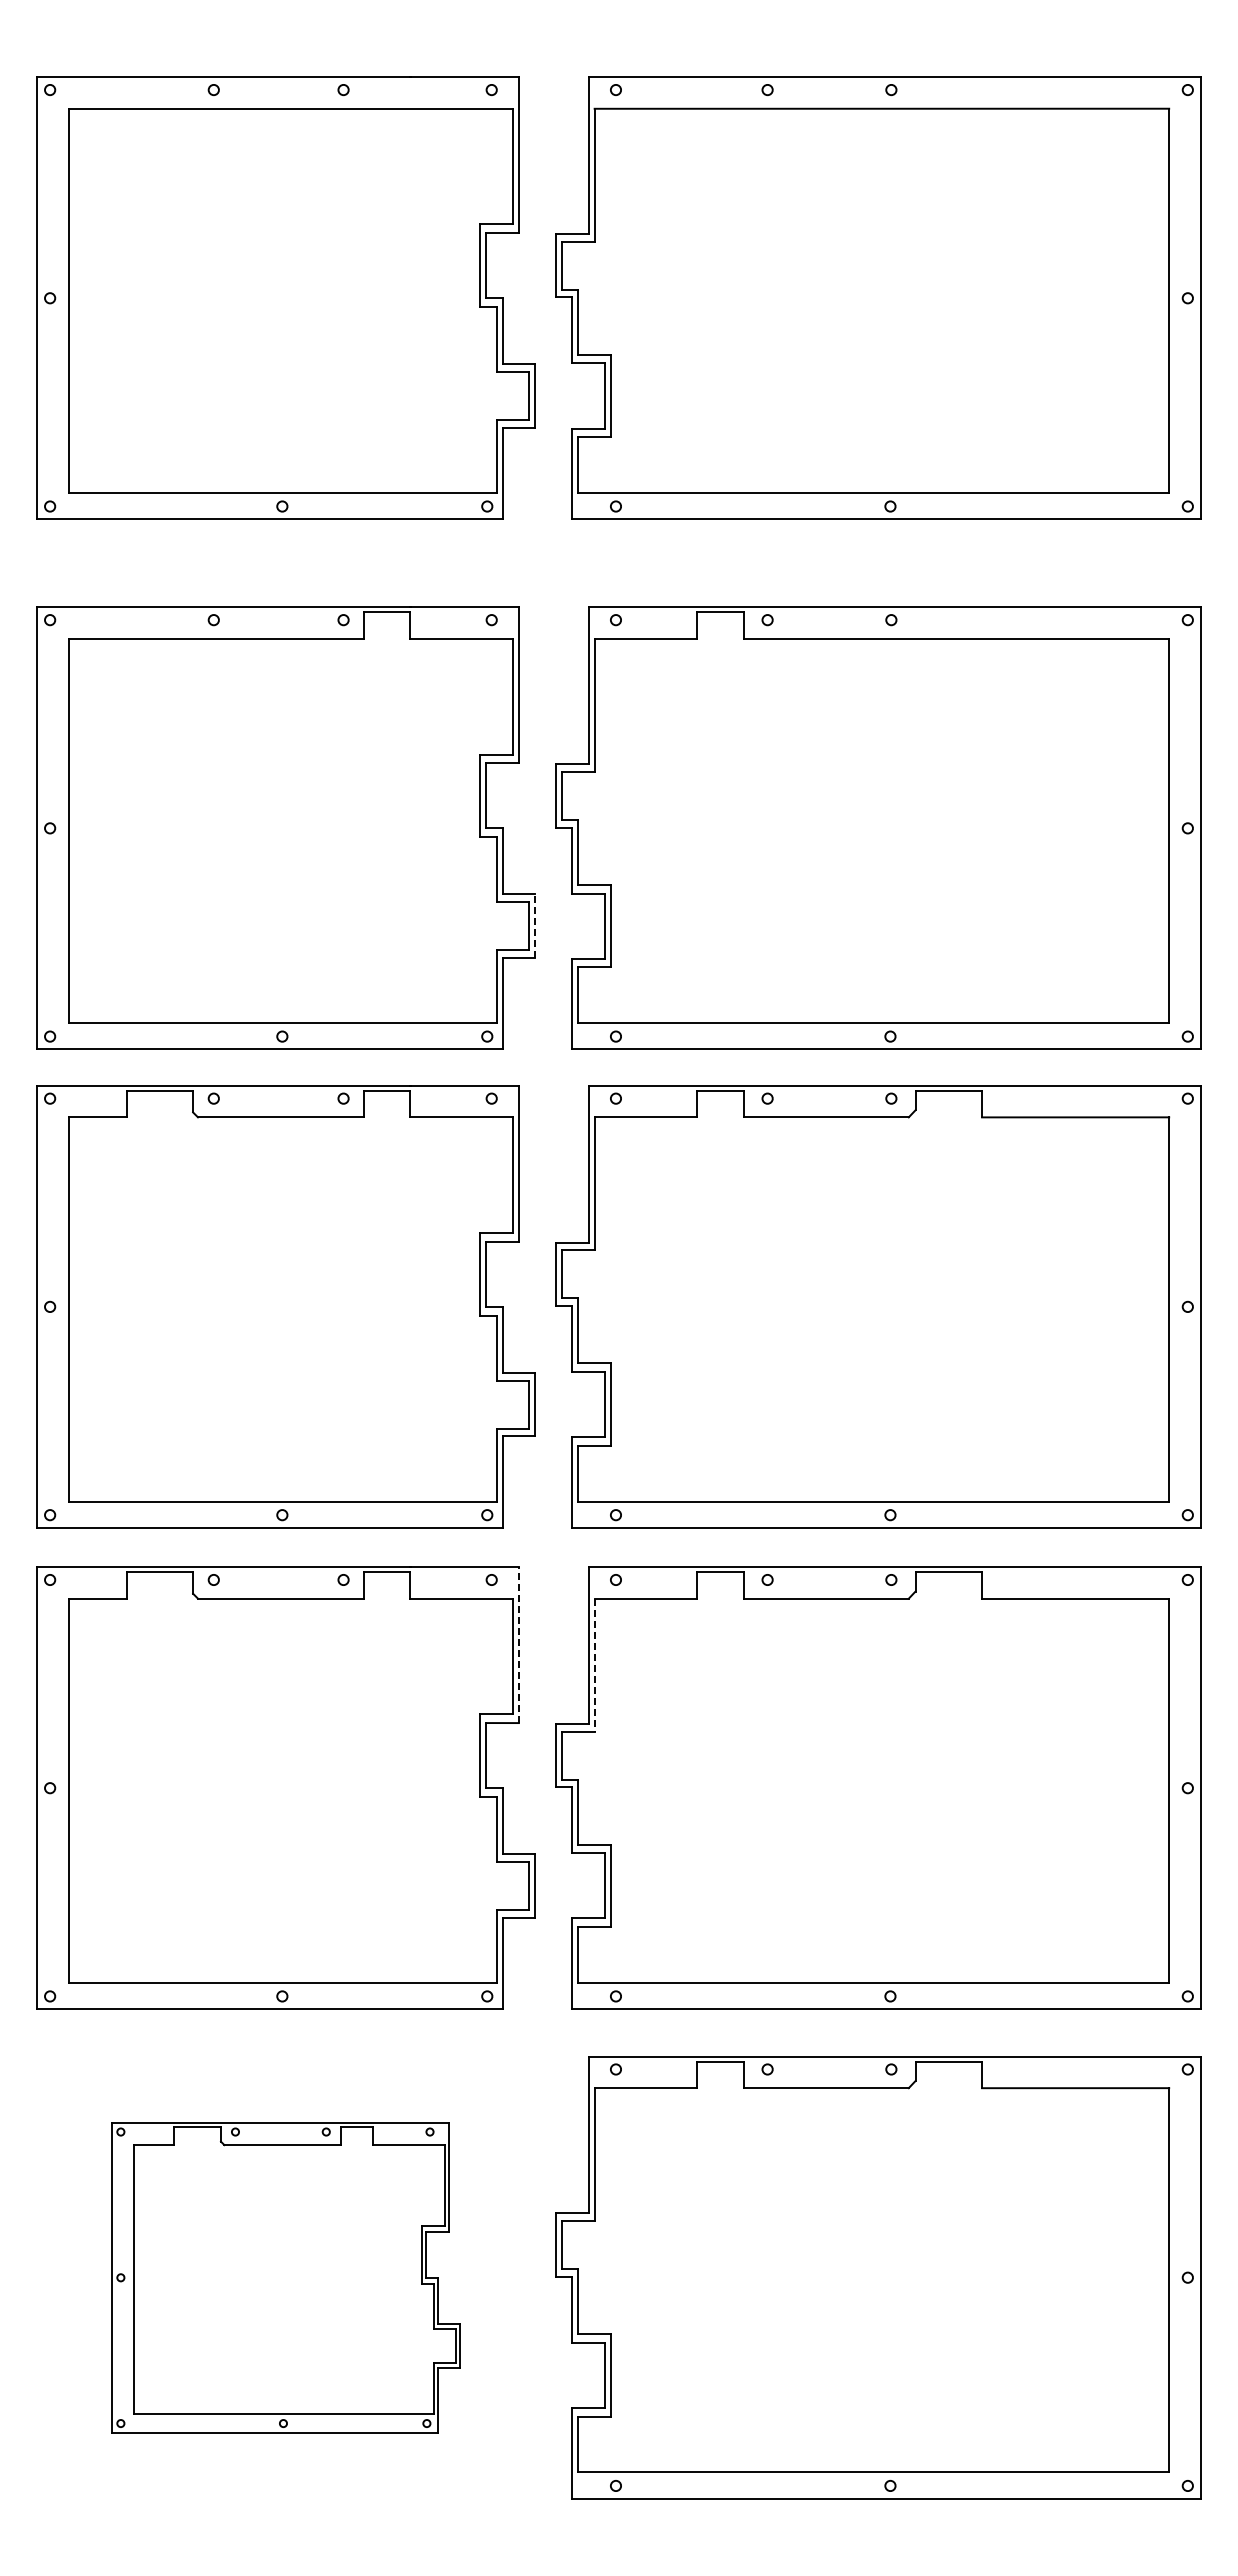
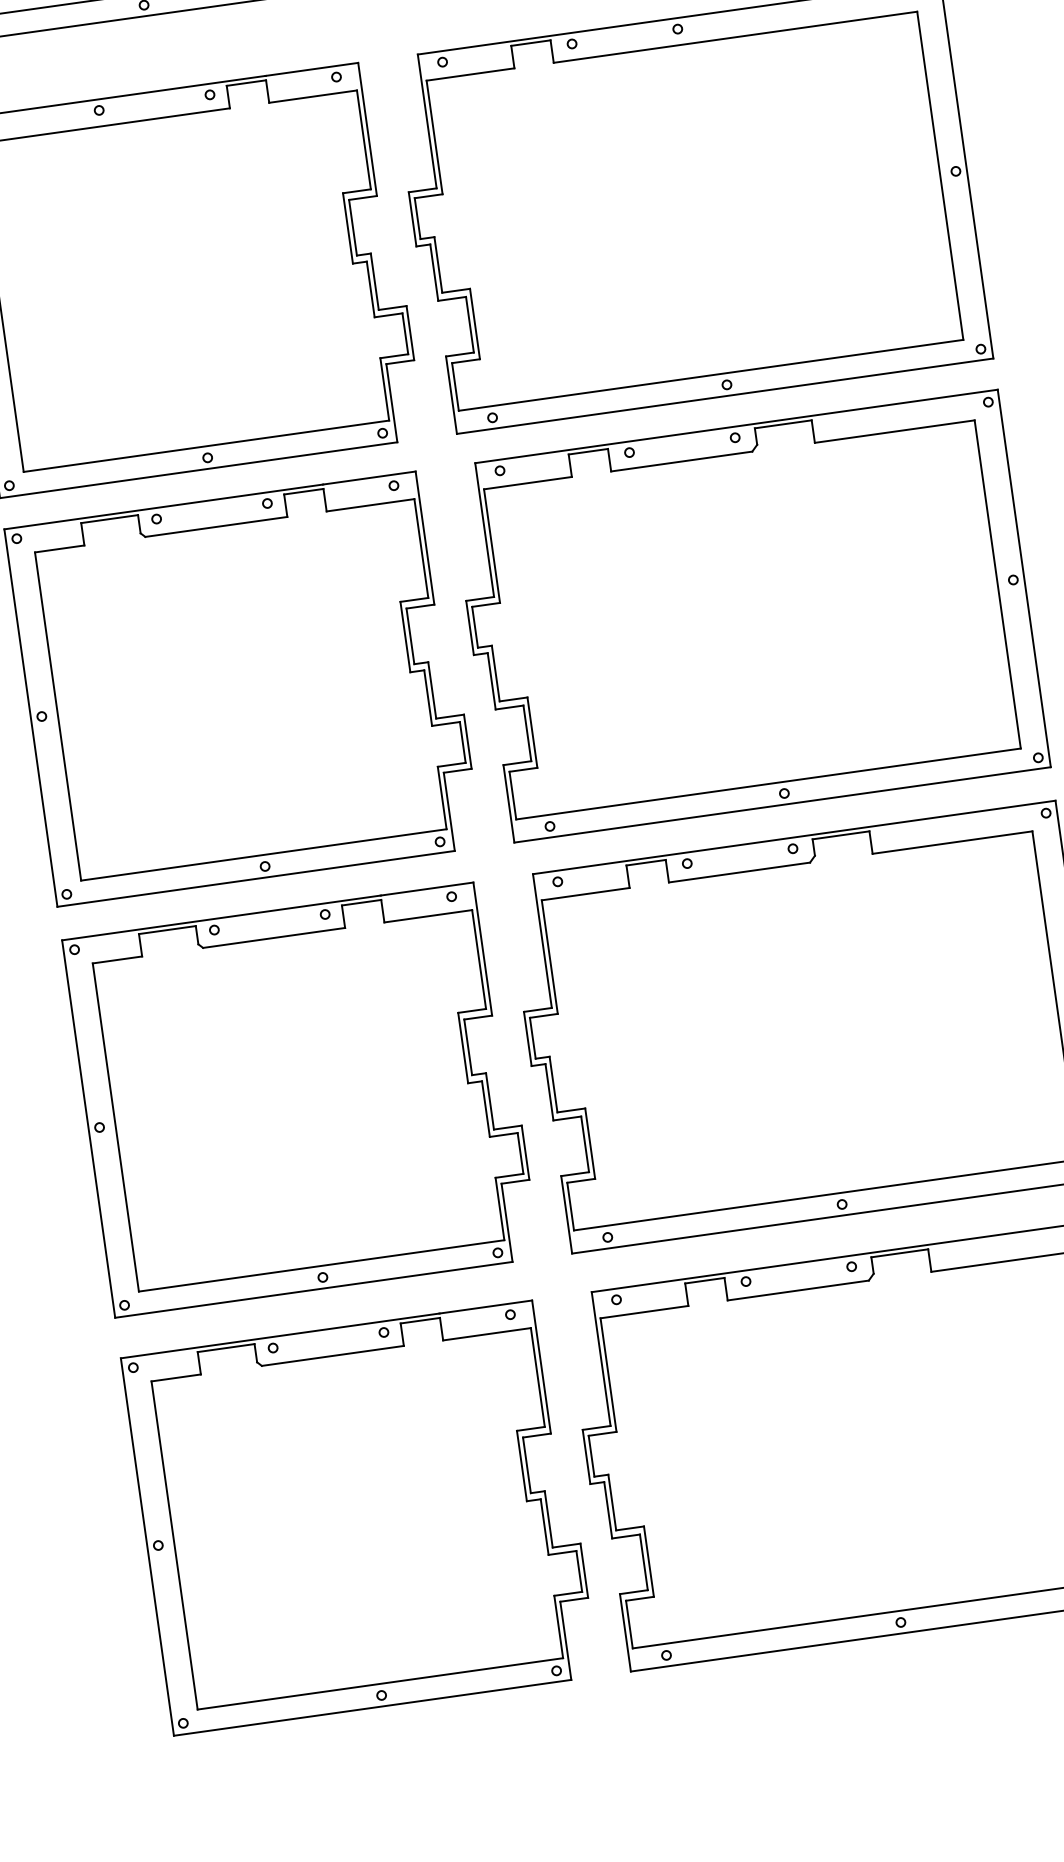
line: (535, 926) -> (410, 333), dashed -> solid
line: (518, 1645) -> (482, 949), dashed -> solid
line: (594, 1665) -> (549, 957), dashed -> solid
part: (285, 2277) -> (359, 1517), size x1.43

